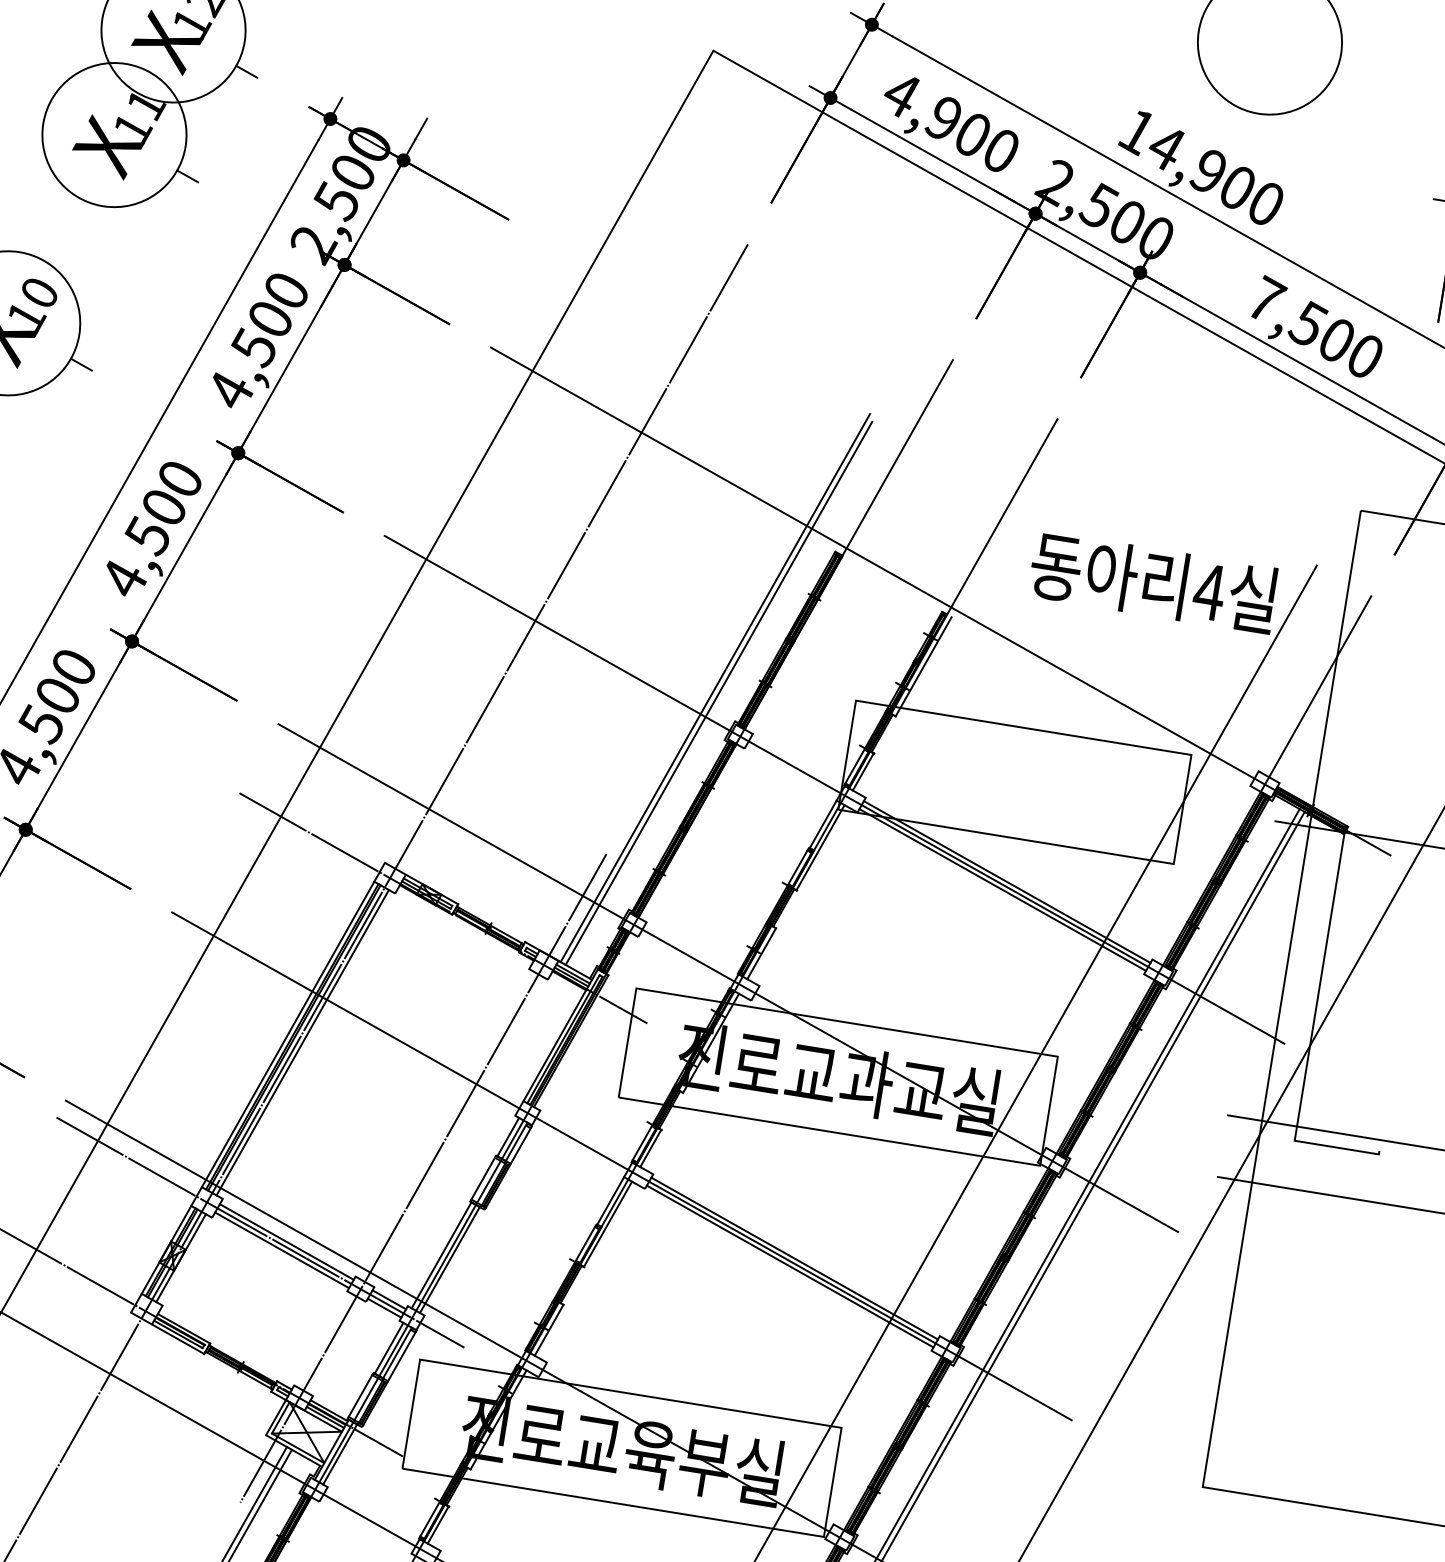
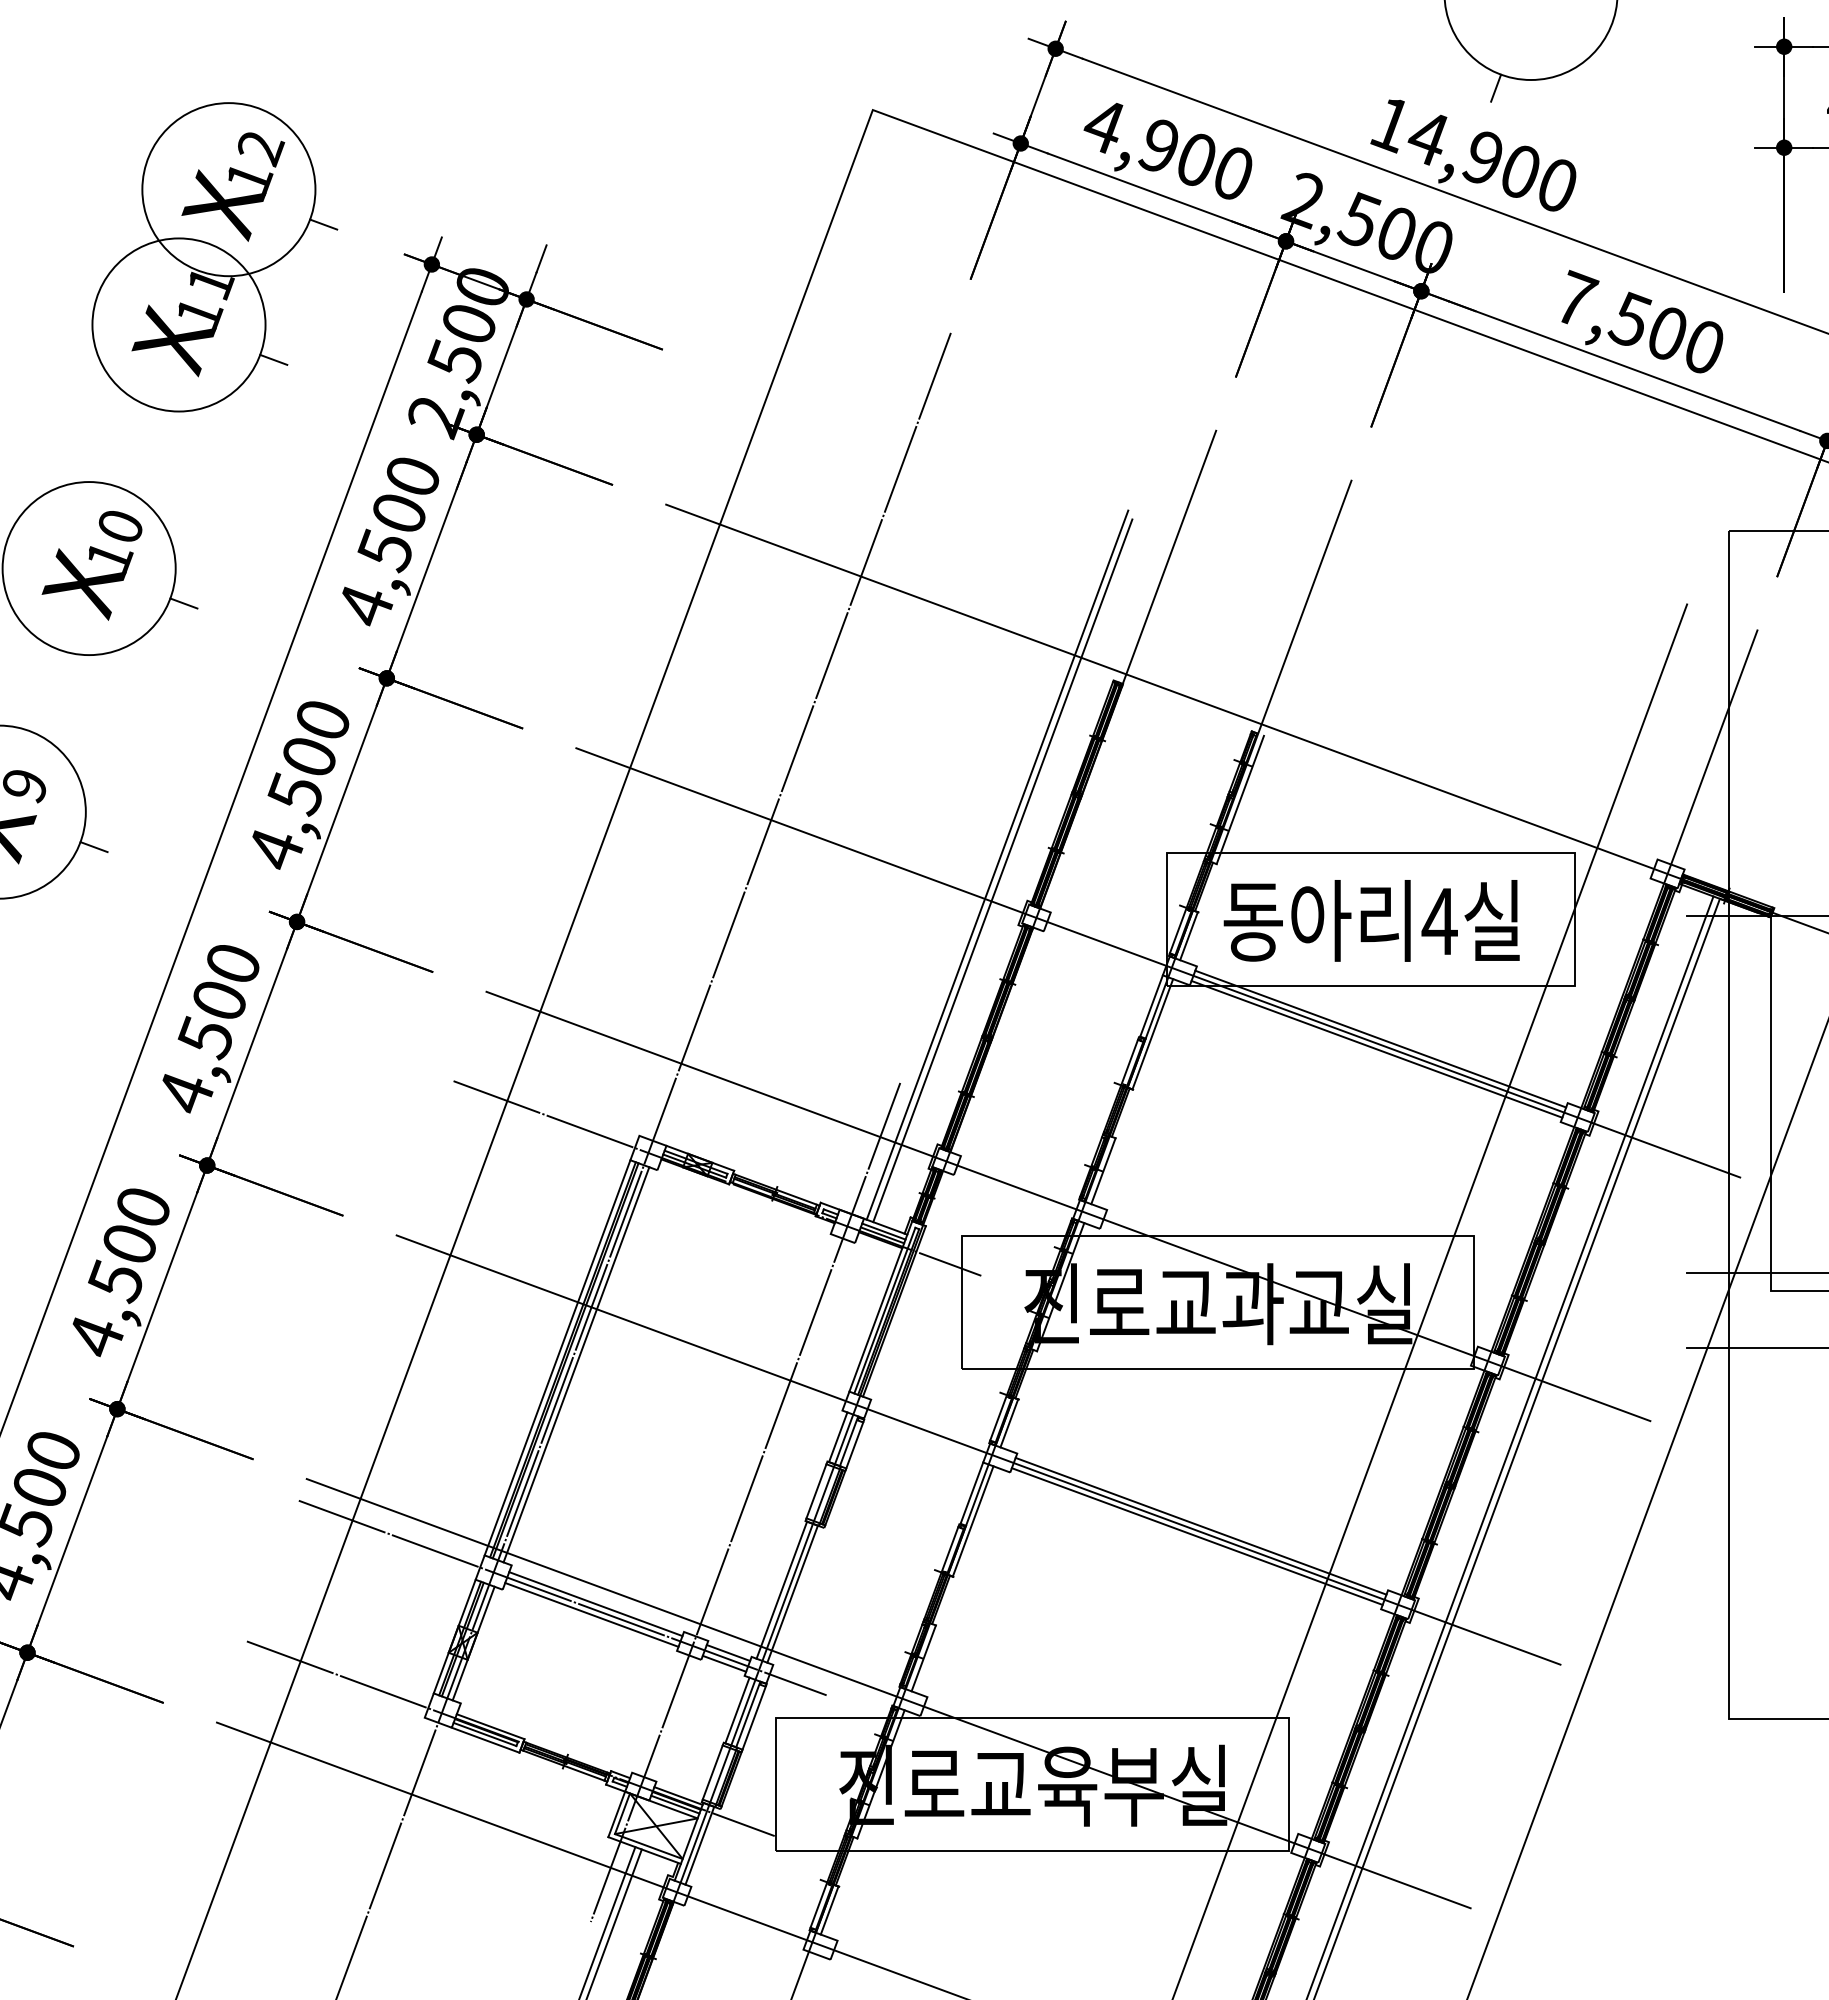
line: (1229, 115) -> (1496, 87), added
text: (1153, 582) -> (1371, 920), moved

